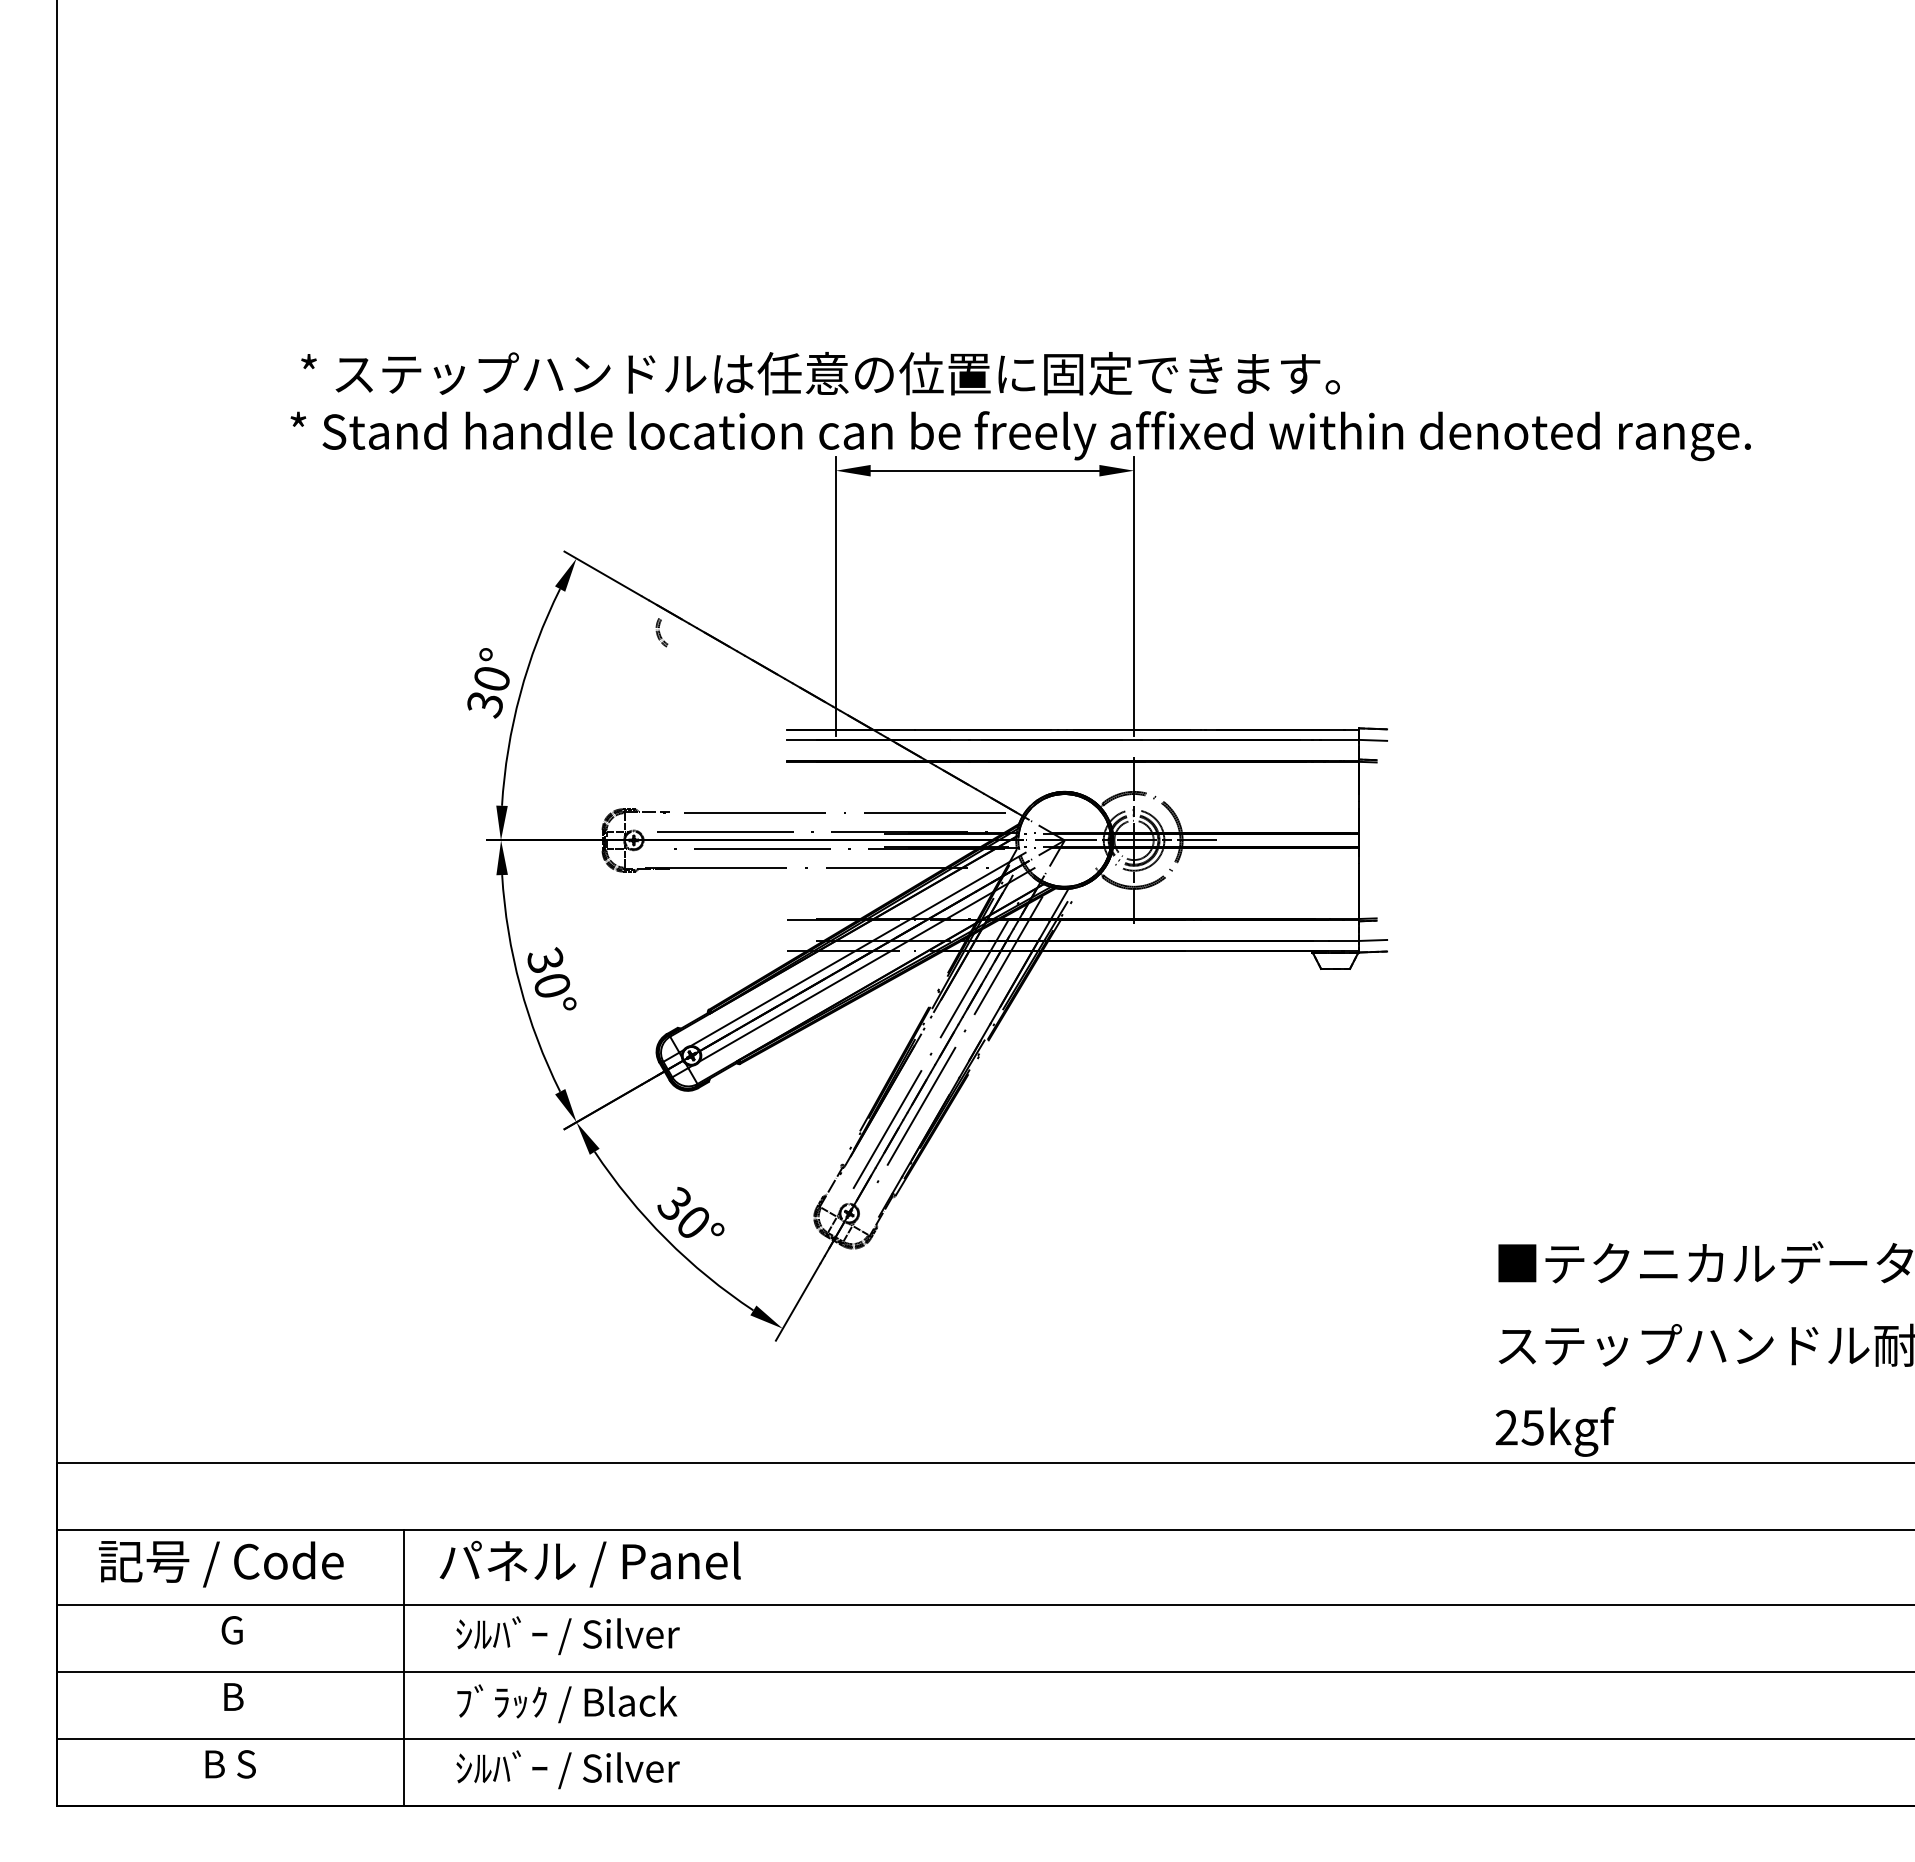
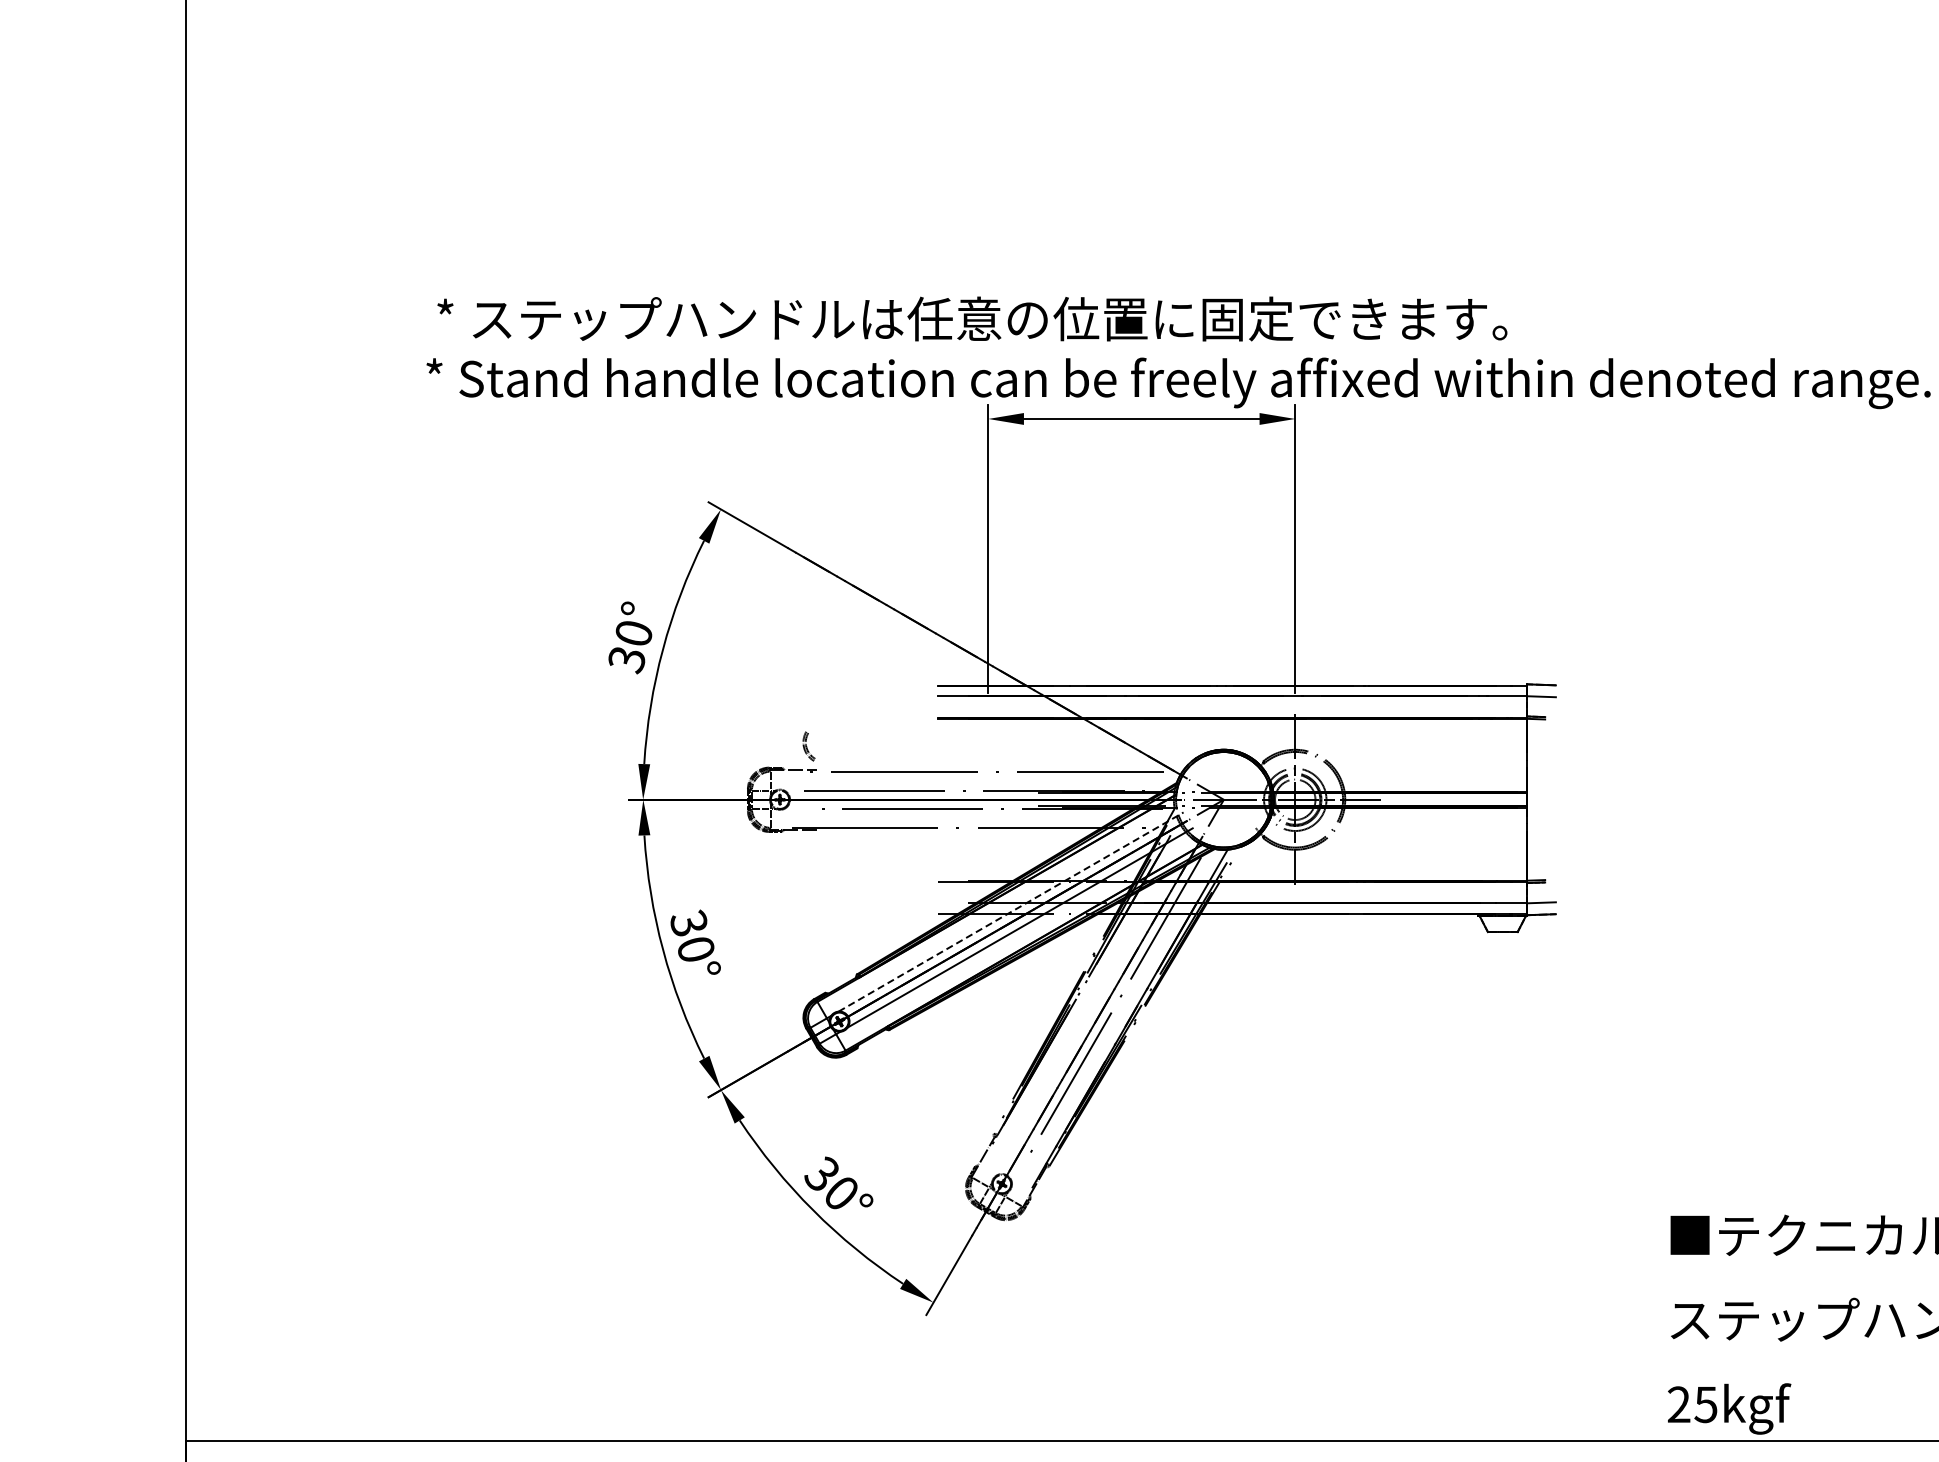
part: (661, 632) -> (808, 746), moved
line: (858, 949) -> (1011, 912), solid -> dashed
line: (940, 1037) -> (1095, 1002), removed

